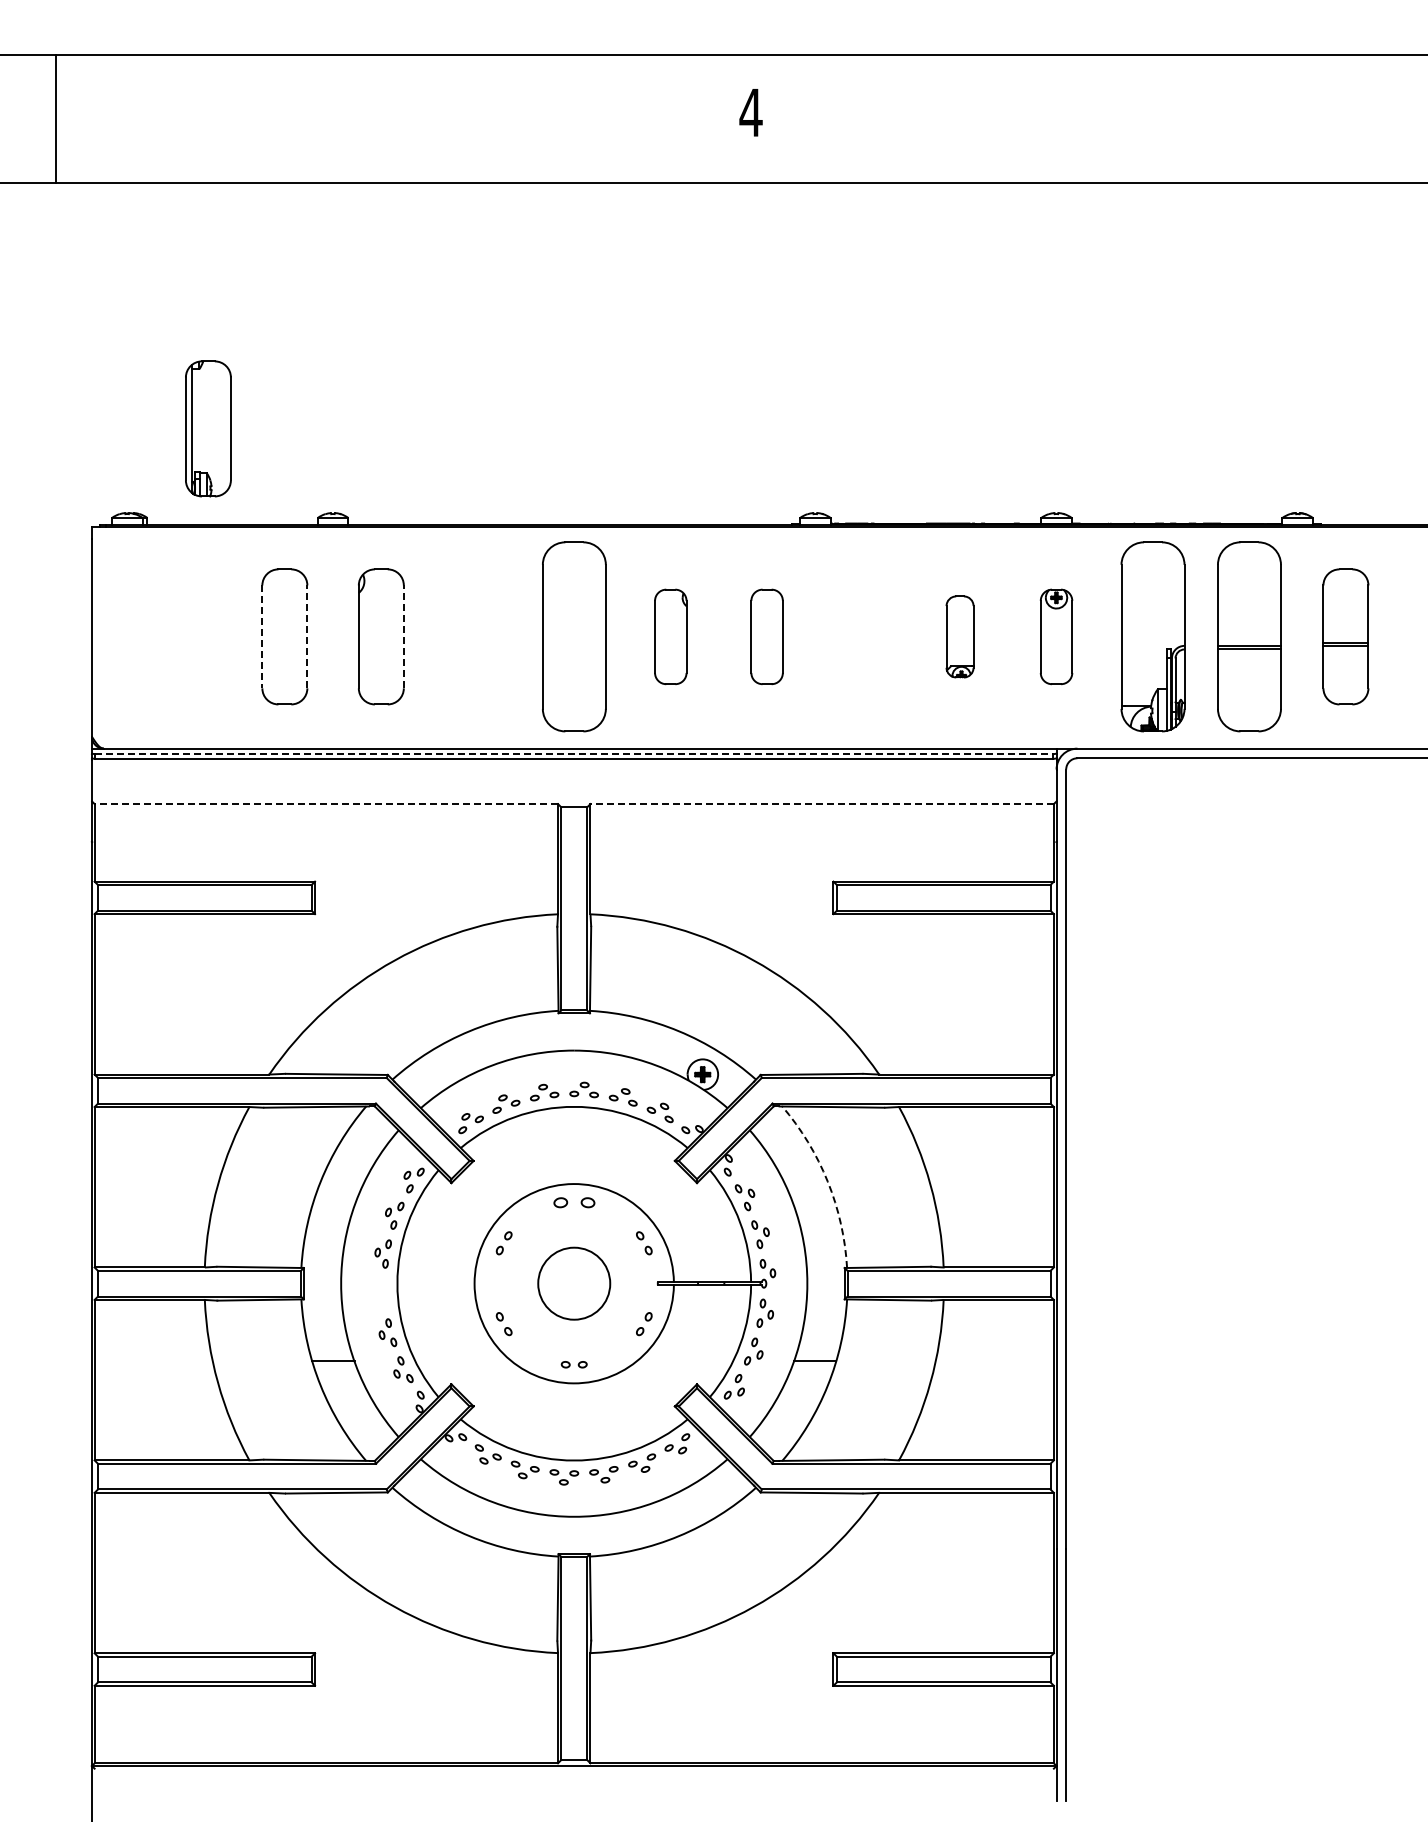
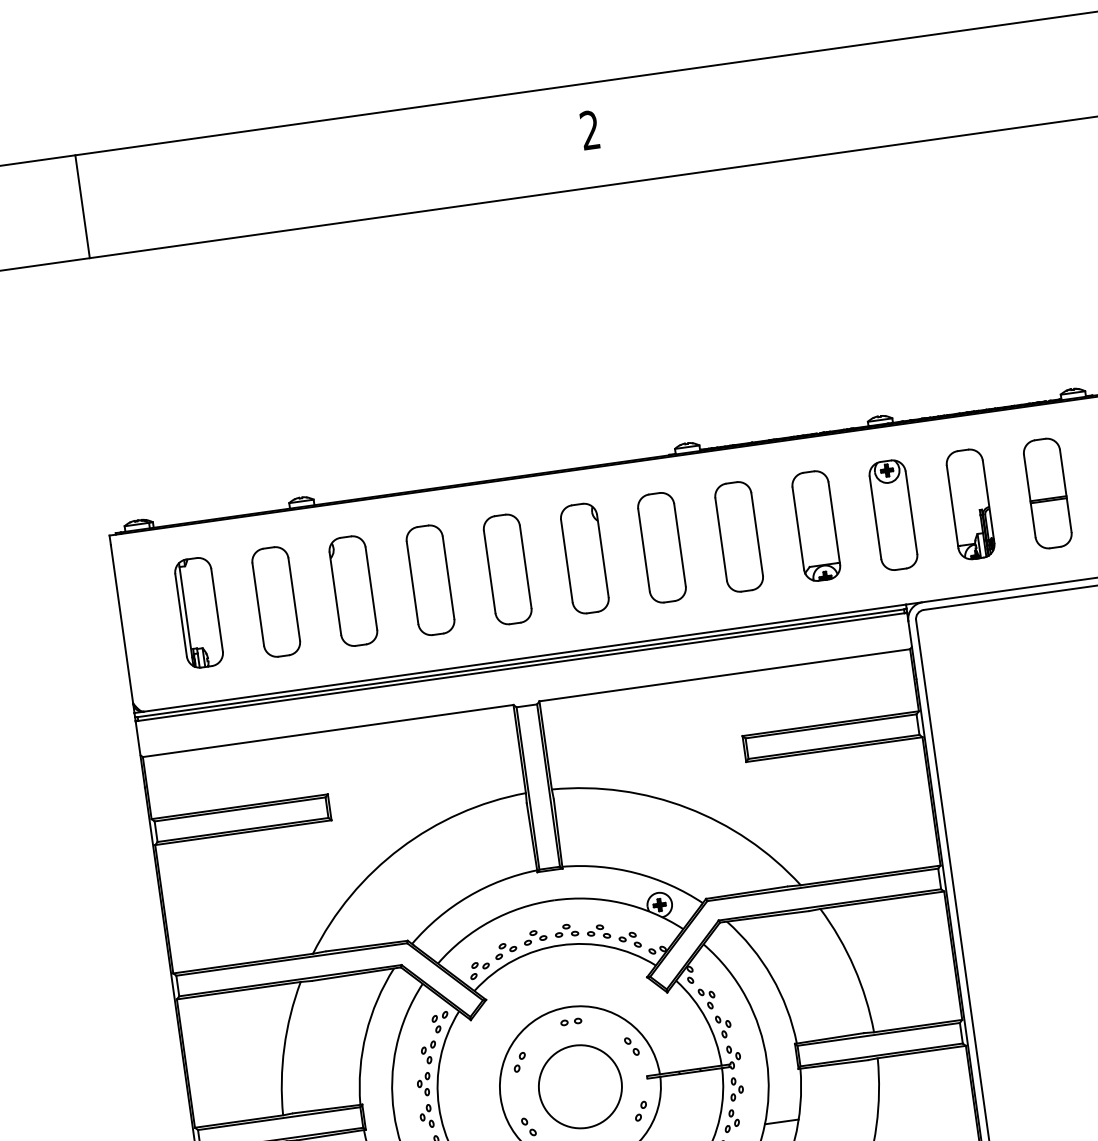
text: (750, 112) -> (589, 130), 4 -> 2
line: (55, 118) -> (82, 206), moved
part: (208, 428) -> (199, 612), moved
line: (307, 636) -> (294, 599), dashed -> solid
line: (403, 636) -> (371, 588), dashed -> solid
part: (477, 636) -> (430, 580), added
part: (573, 636) -> (507, 569), size x0.71
part: (670, 636) -> (584, 558), size x1.43
part: (766, 636) -> (661, 547), size x1.43
part: (863, 636) -> (739, 536), added
part: (959, 636) -> (815, 525), size x1.67
part: (1056, 636) -> (893, 514), size x1.43
part: (1152, 636) -> (970, 504), size x0.71
part: (1249, 636) -> (1047, 493), size x0.71
line: (262, 637) -> (258, 604), dashed -> solid
line: (574, 754) -> (521, 663), dashed -> solid
line: (326, 804) -> (328, 731), dashed -> solid
line: (822, 804) -> (725, 675), dashed -> solid
arc: (827, 1181) -> (771, 976), dashed -> solid
part: (573, 1202) -> (570, 1021), size x0.62
circle: (573, 1283) -> (579, 1086), size x1.43
part: (380, 1293) -> (426, 1116), added

